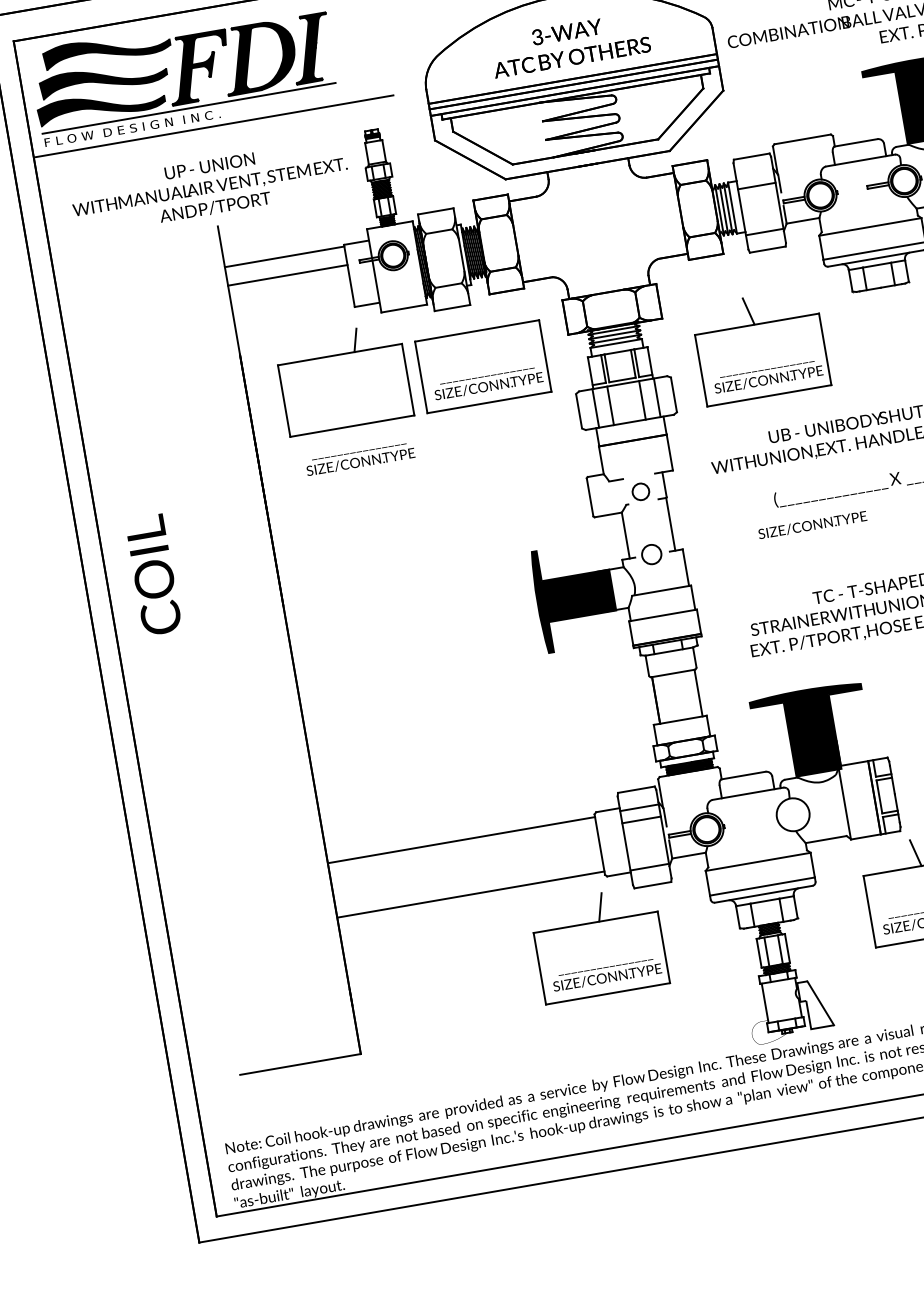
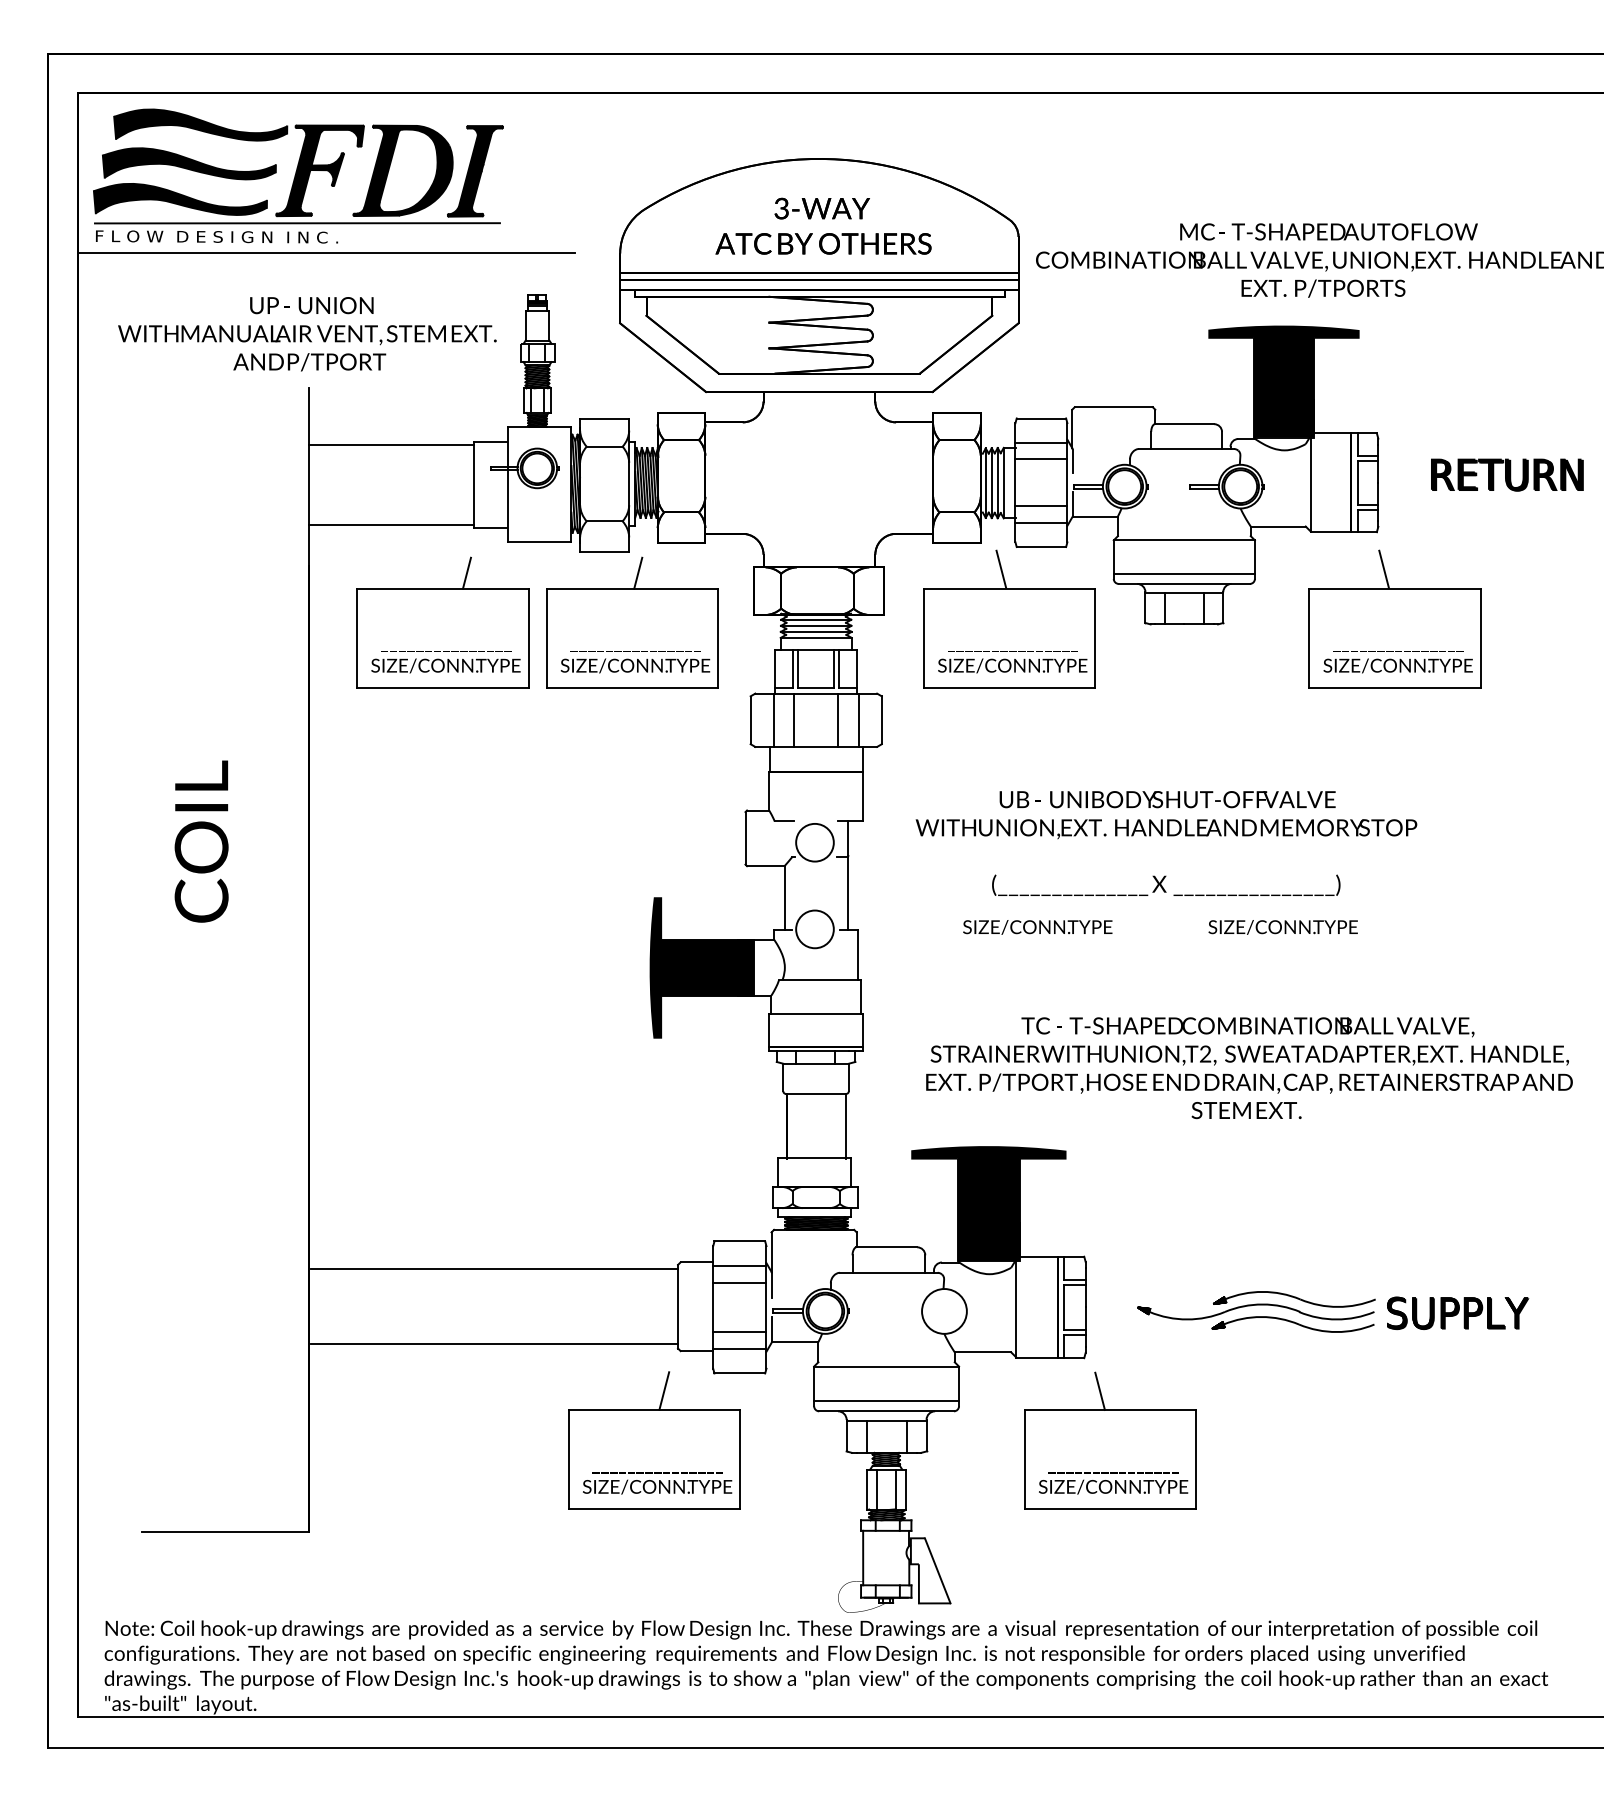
line: (754, 173) -> (1041, 442), added
line: (762, 220) -> (1041, 506), added
line: (287, 275) -> (390, 525), moved
line: (479, 318) -> (638, 572), added
part: (760, 345) -> (1009, 618), moved
text: (360, 459) -> (445, 662), moved
circle: (640, 491) -> (814, 842), size x1.67
circle: (651, 554) -> (814, 929), size x1.43
text: (153, 575) -> (201, 841), moved
line: (647, 854) -> (739, 1331), added

